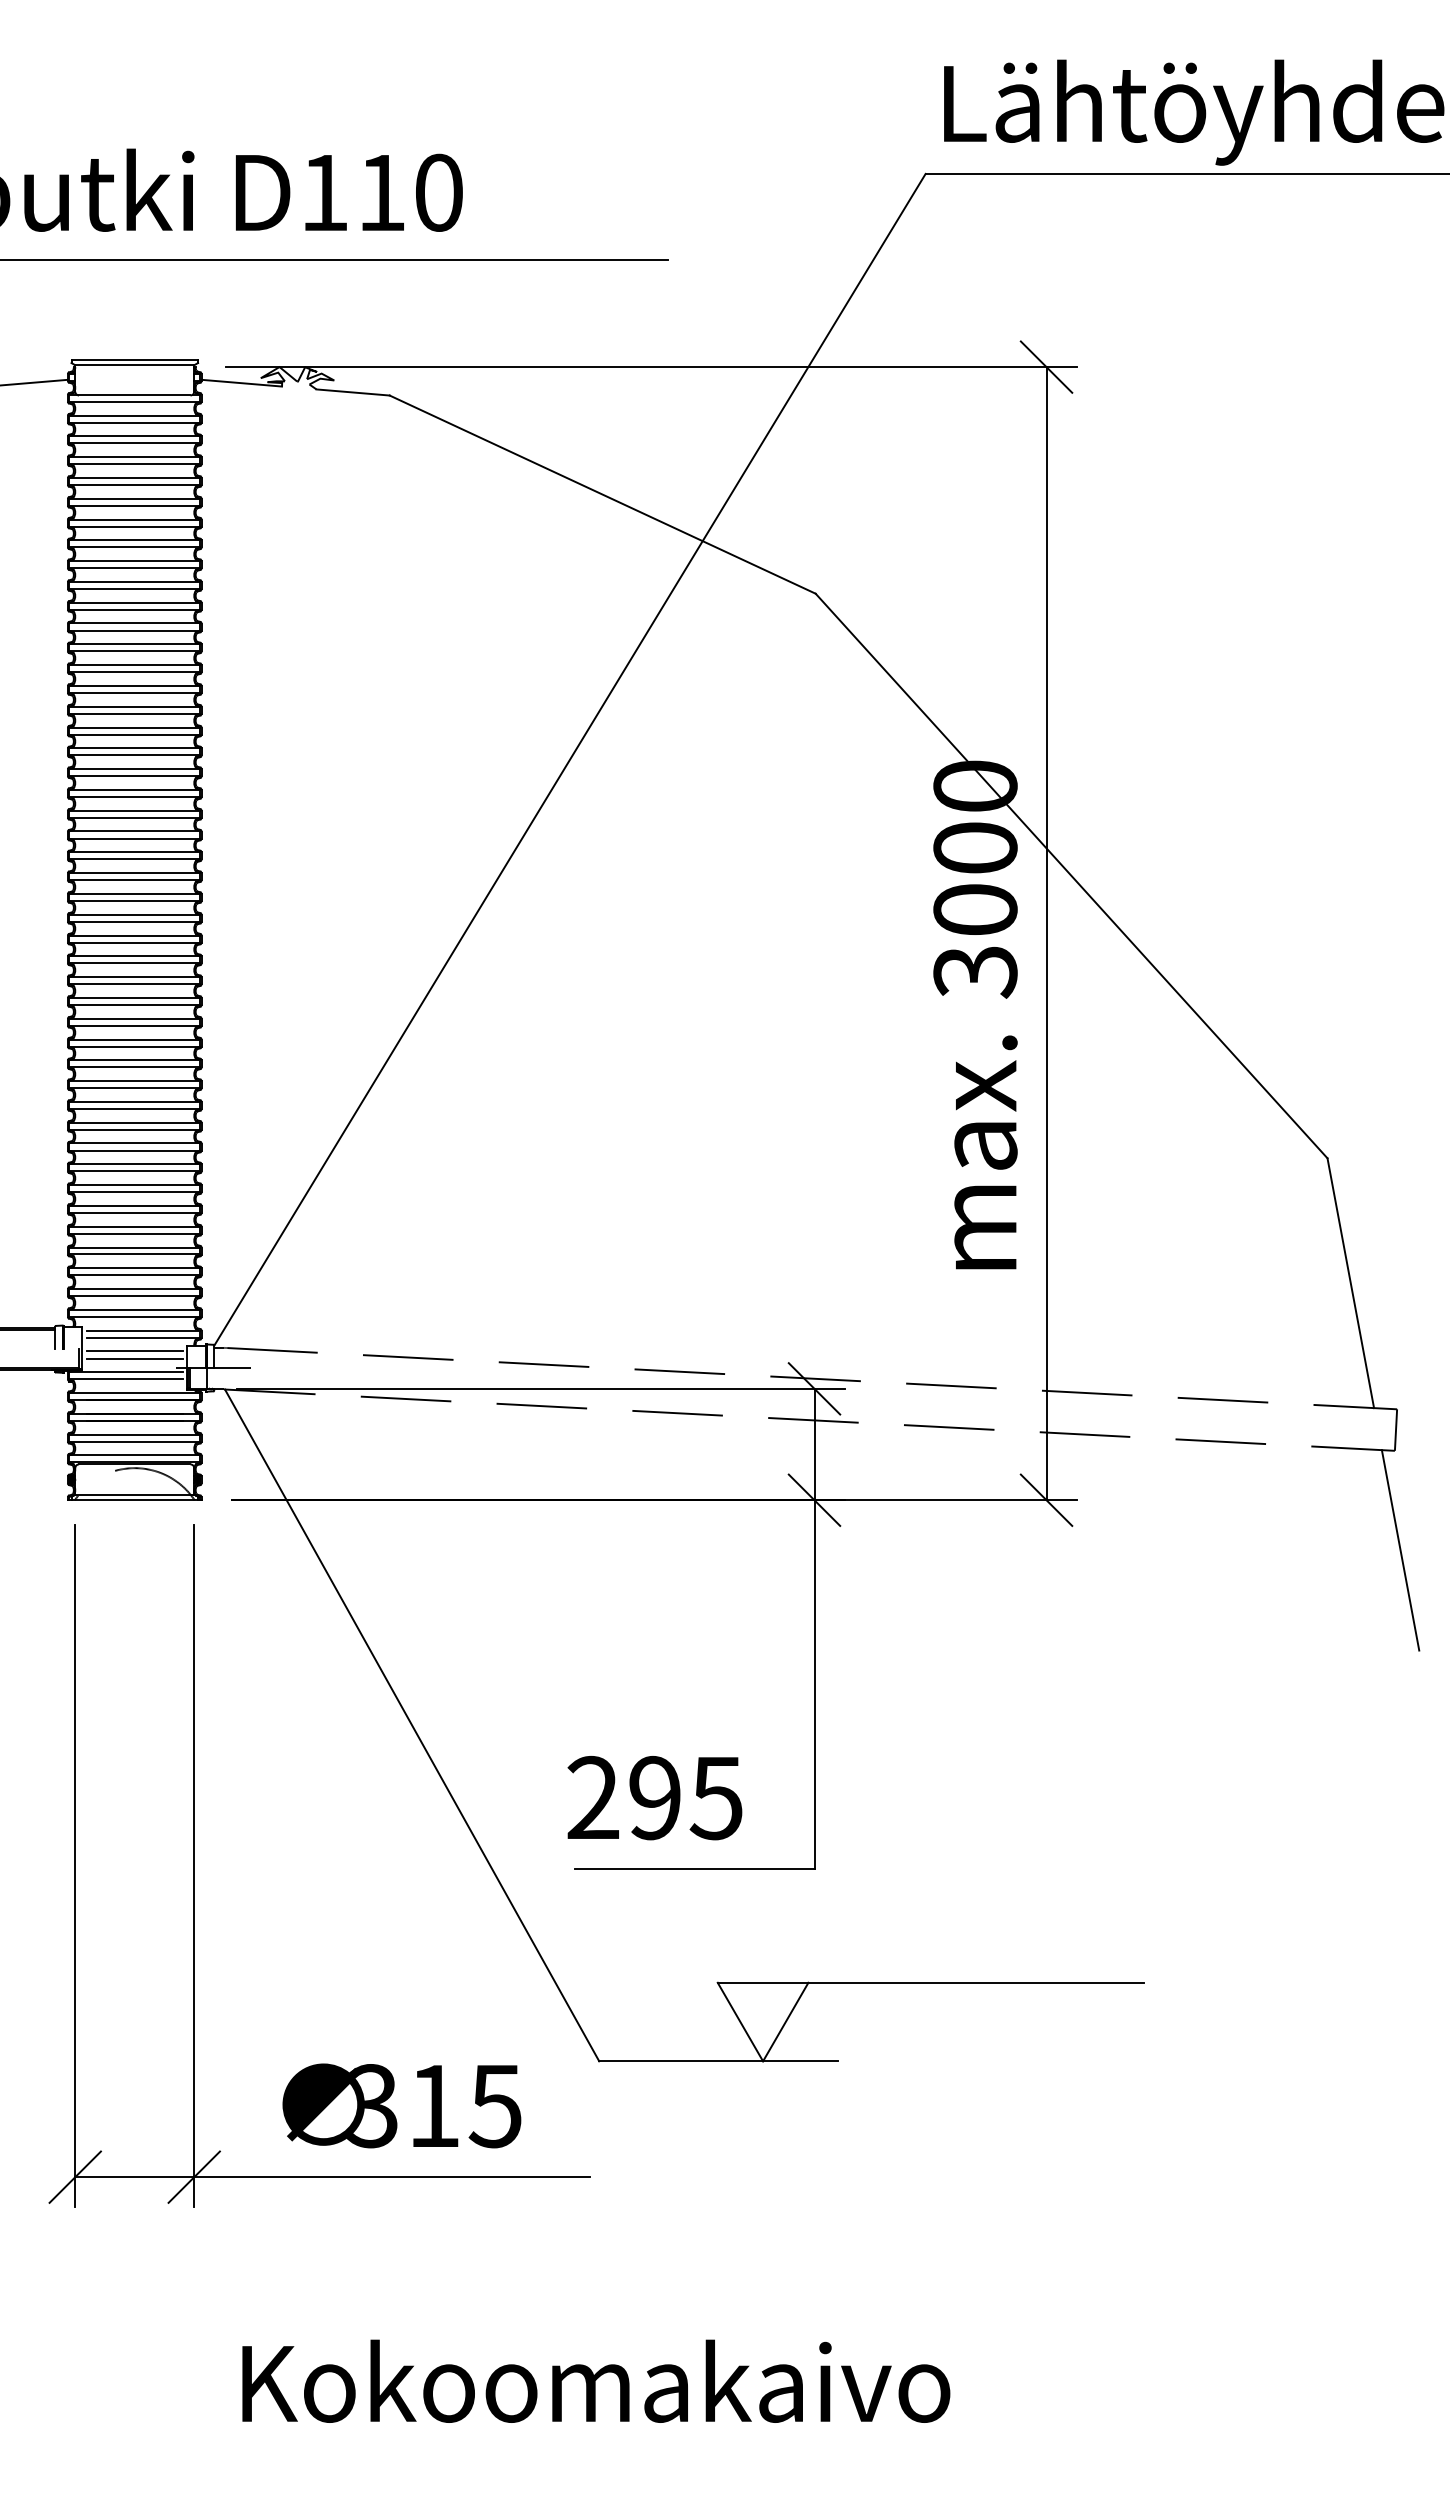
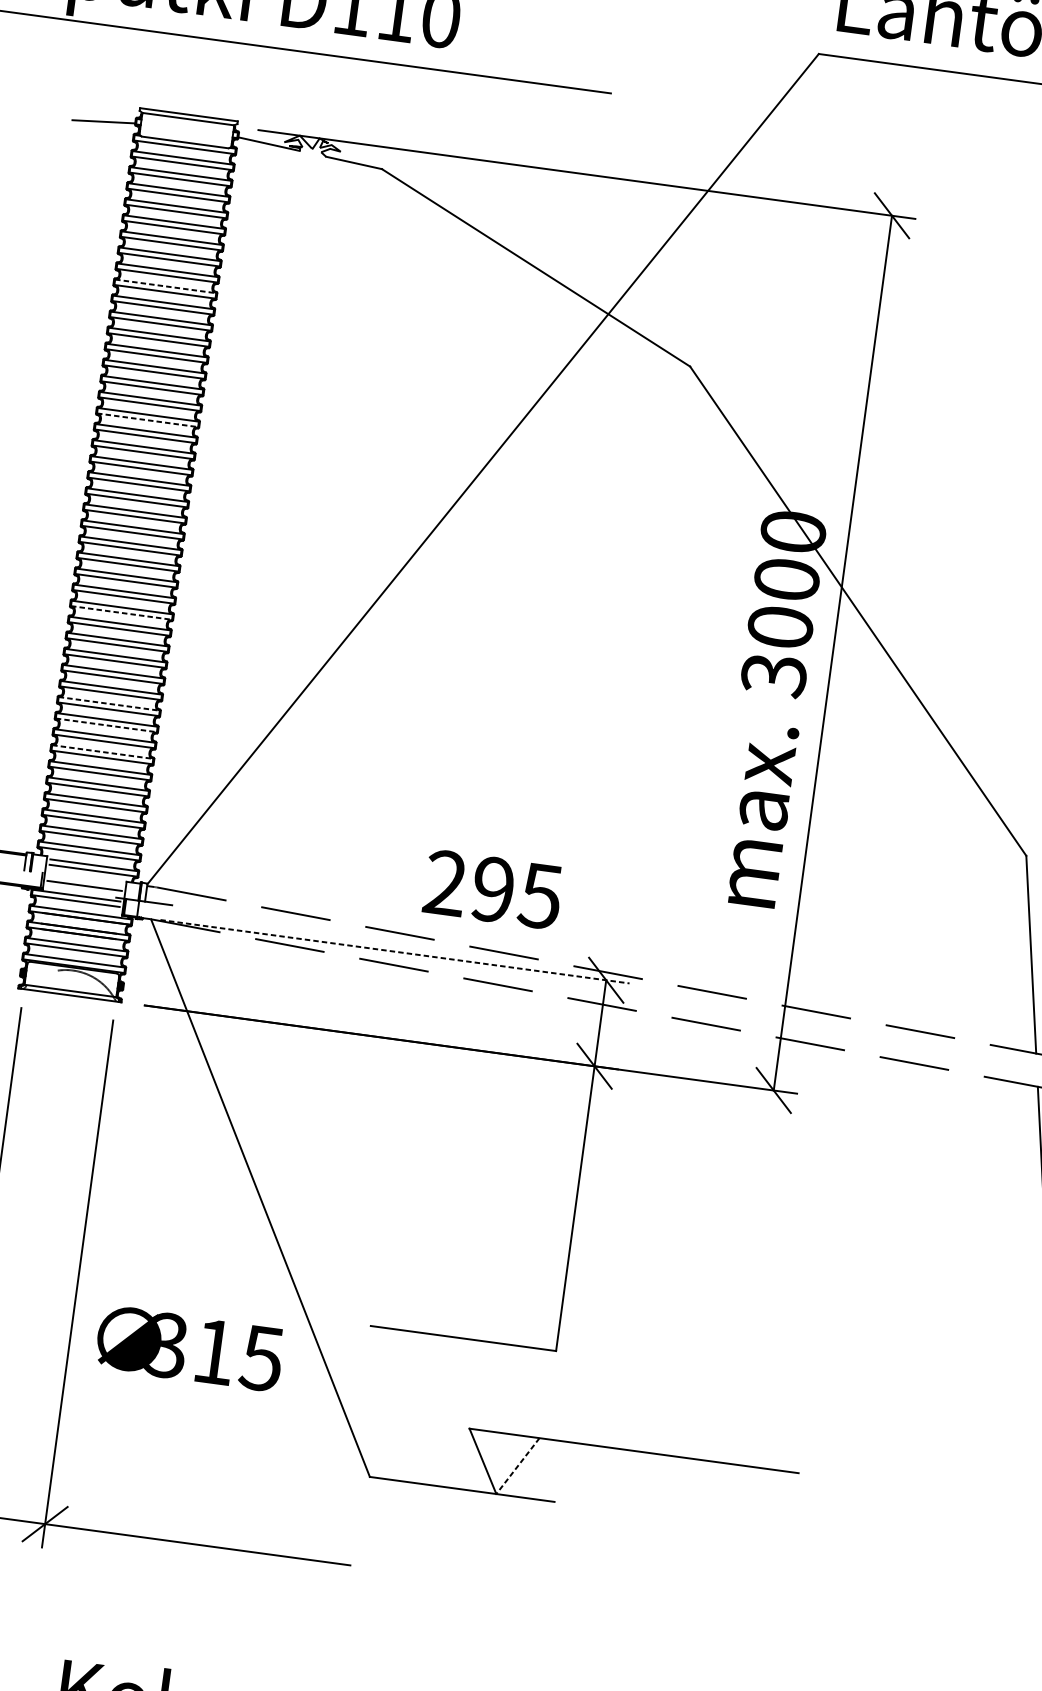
line: (135, 581) -> (166, 286), solid -> dashed
line: (135, 755) -> (148, 420), solid -> dashed
line: (135, 1004) -> (122, 612), solid -> dashed
line: (135, 1122) -> (109, 703), solid -> dashed
line: (135, 1150) -> (106, 725), solid -> dashed
line: (135, 1185) -> (103, 752), solid -> dashed
line: (134, 1351) -> (85, 880), removed
line: (540, 1388) -> (394, 951), solid -> dashed
text: (654, 1798) -> (492, 889), moved
line: (785, 2022) -> (517, 1466), solid -> dashed
text: (401, 2105) -> (189, 1348), moved

